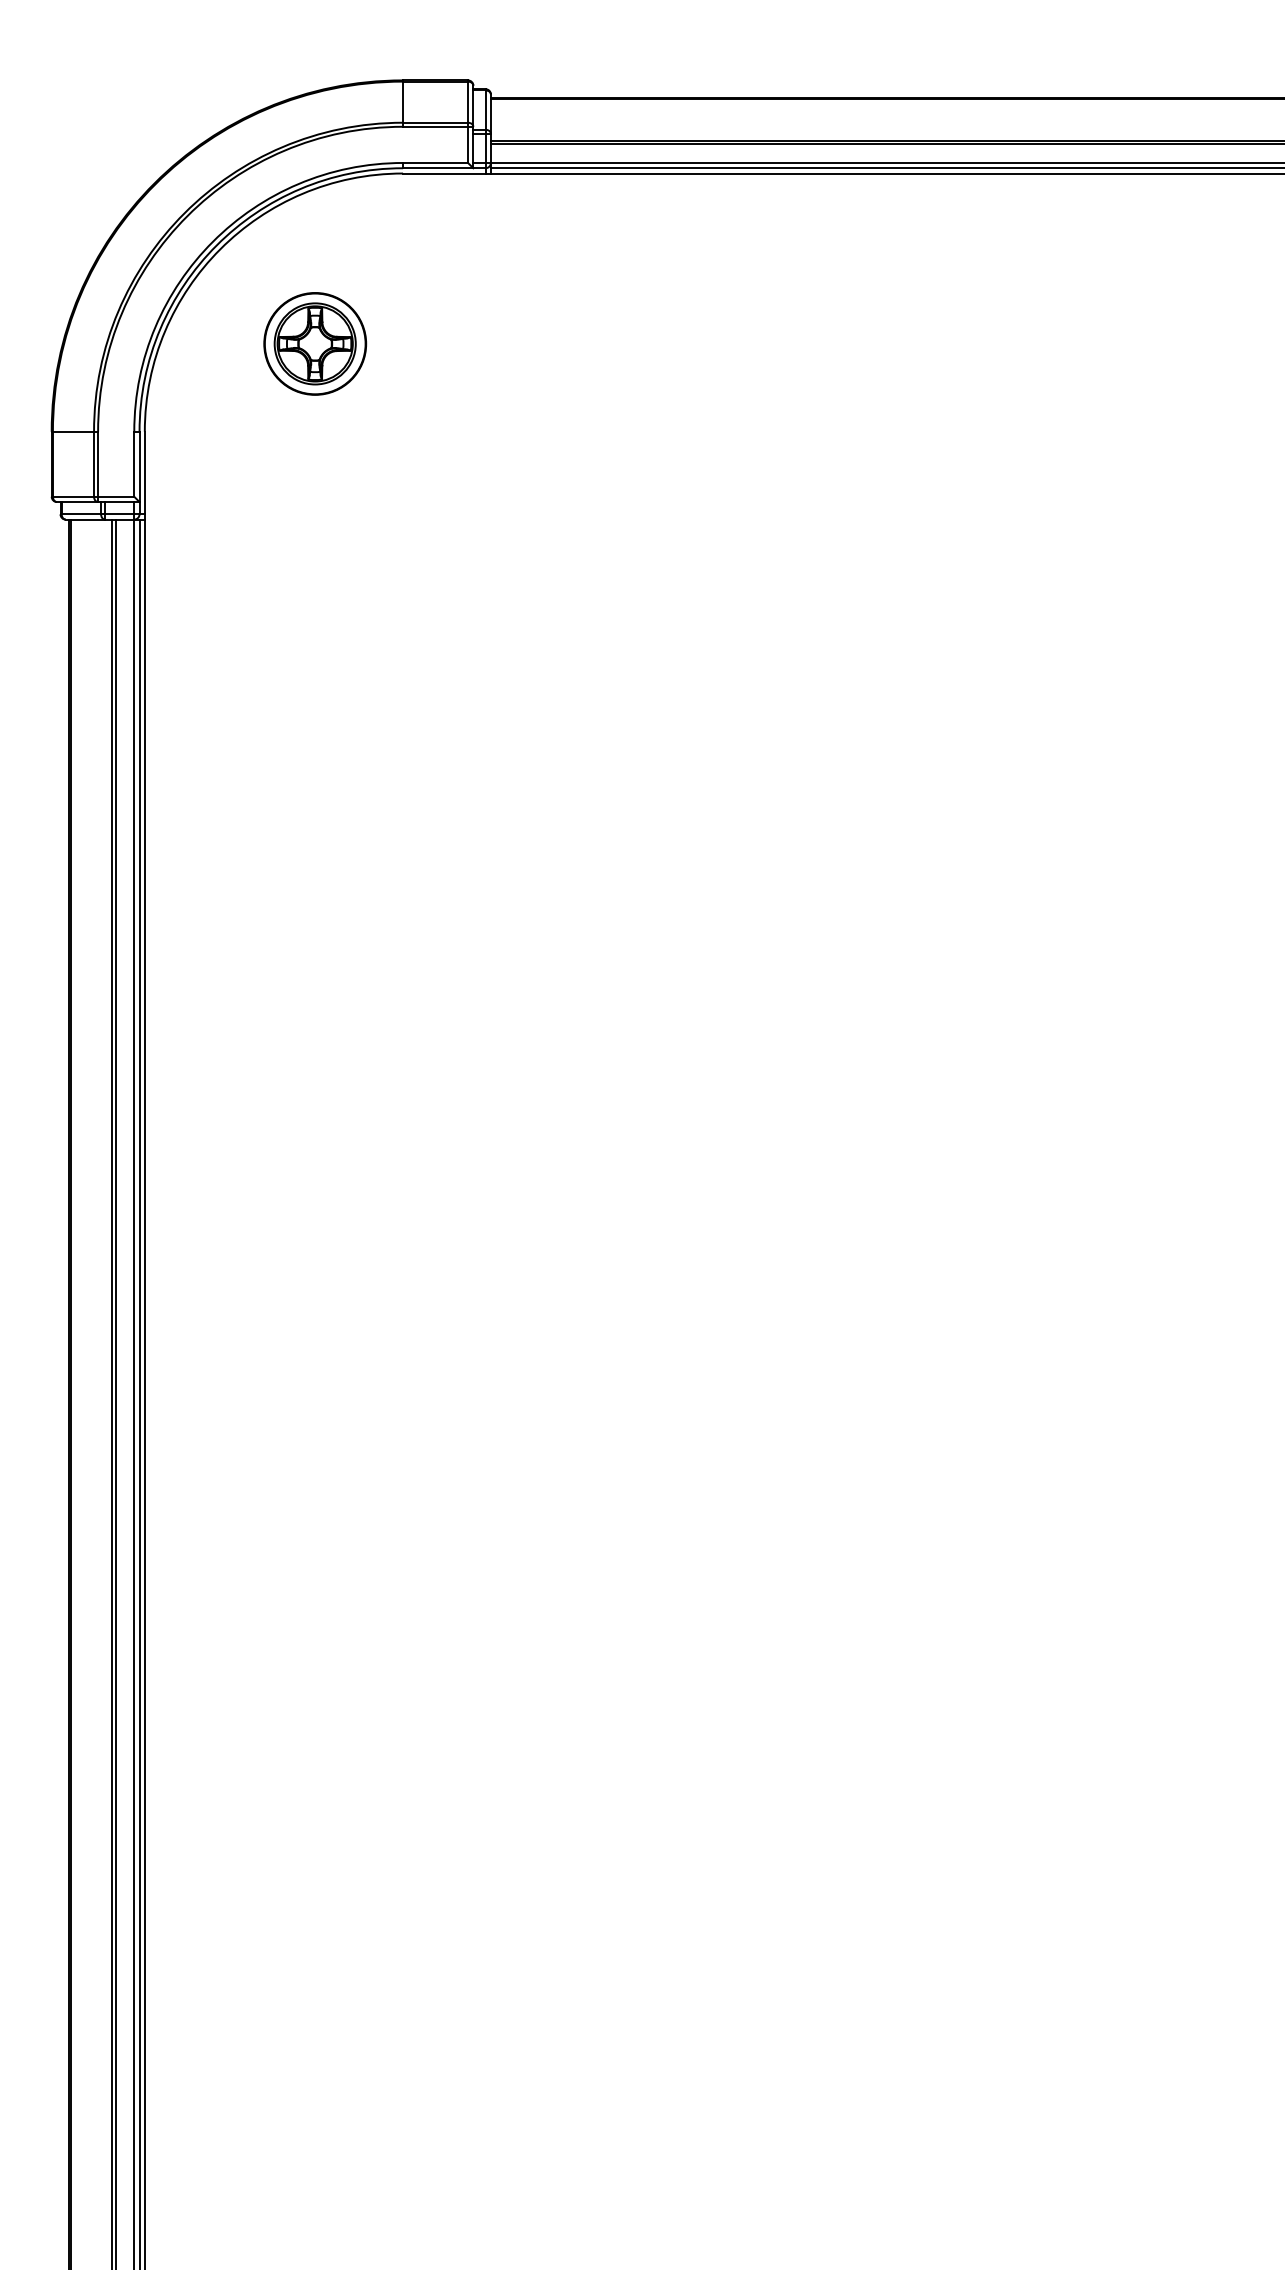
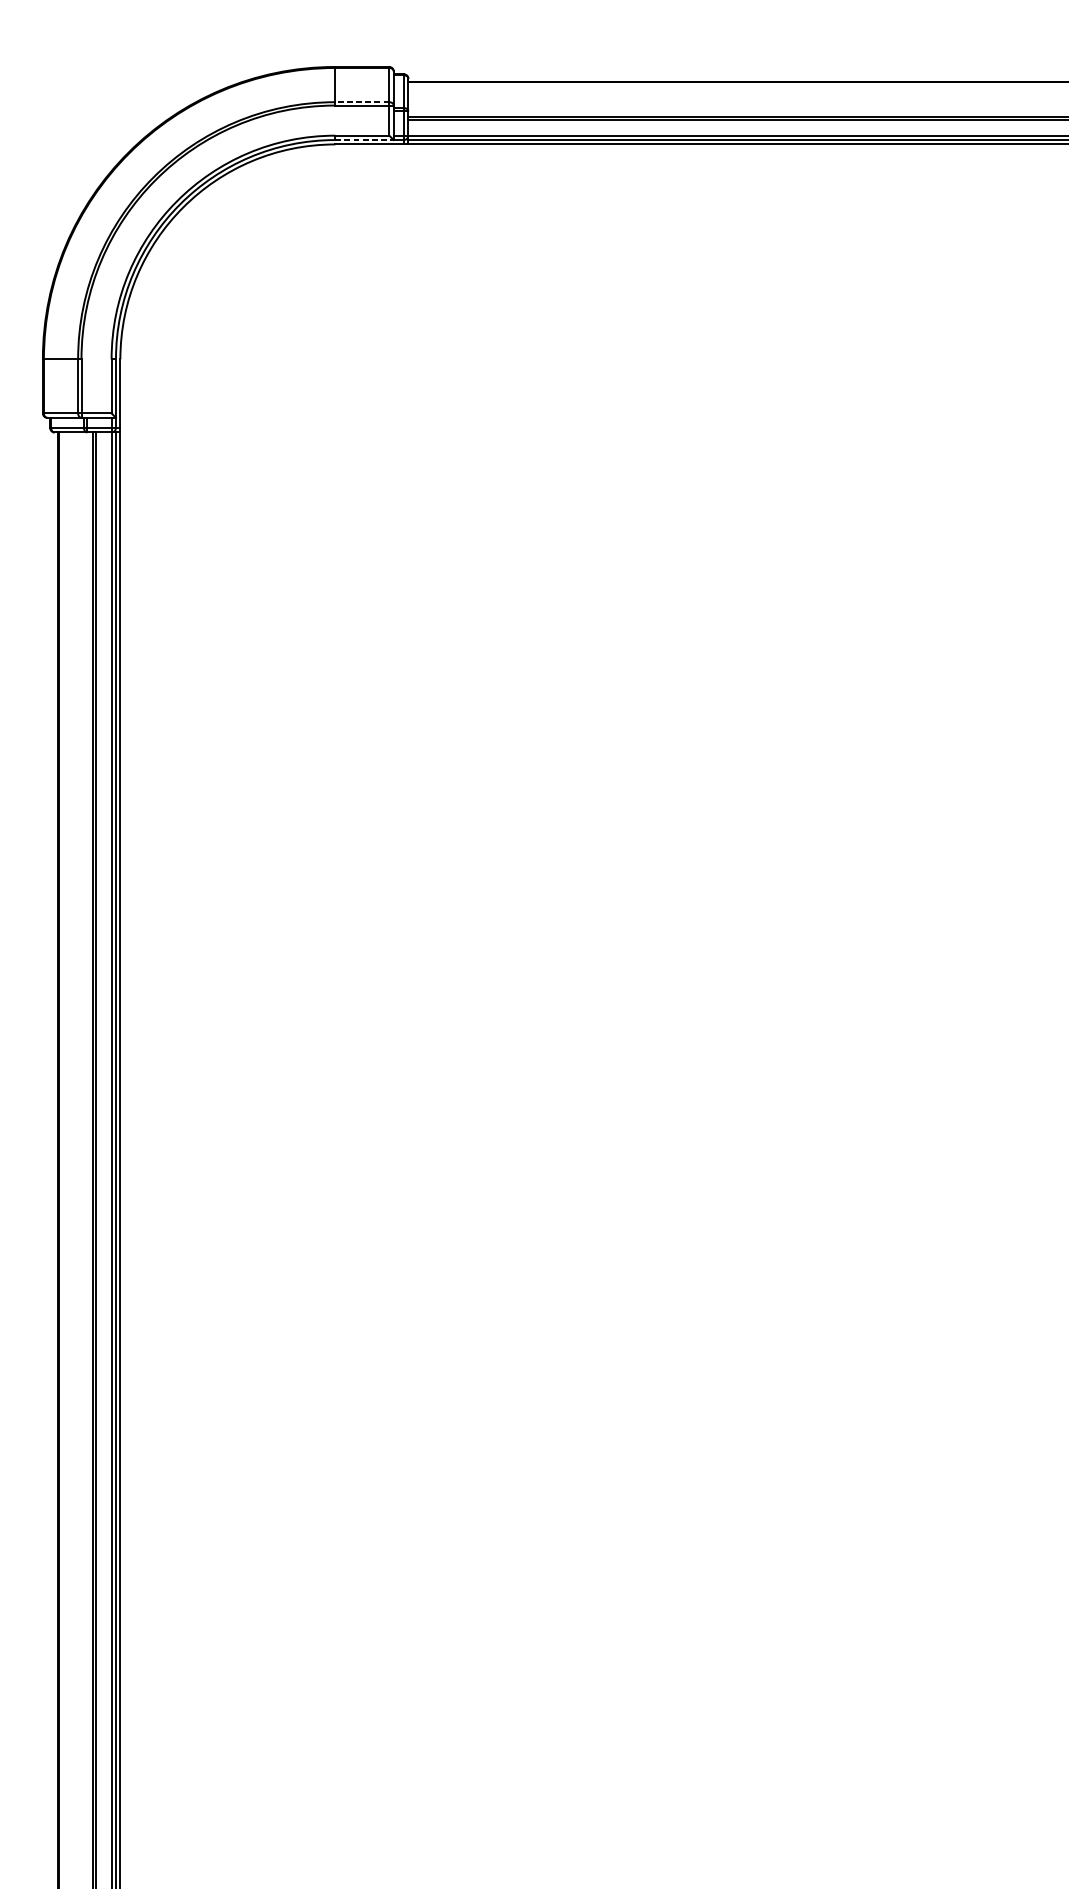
line: (435, 122) -> (362, 101), solid -> dashed
line: (438, 168) -> (364, 140), solid -> dashed
part: (315, 343) -> (262, 285), removed

